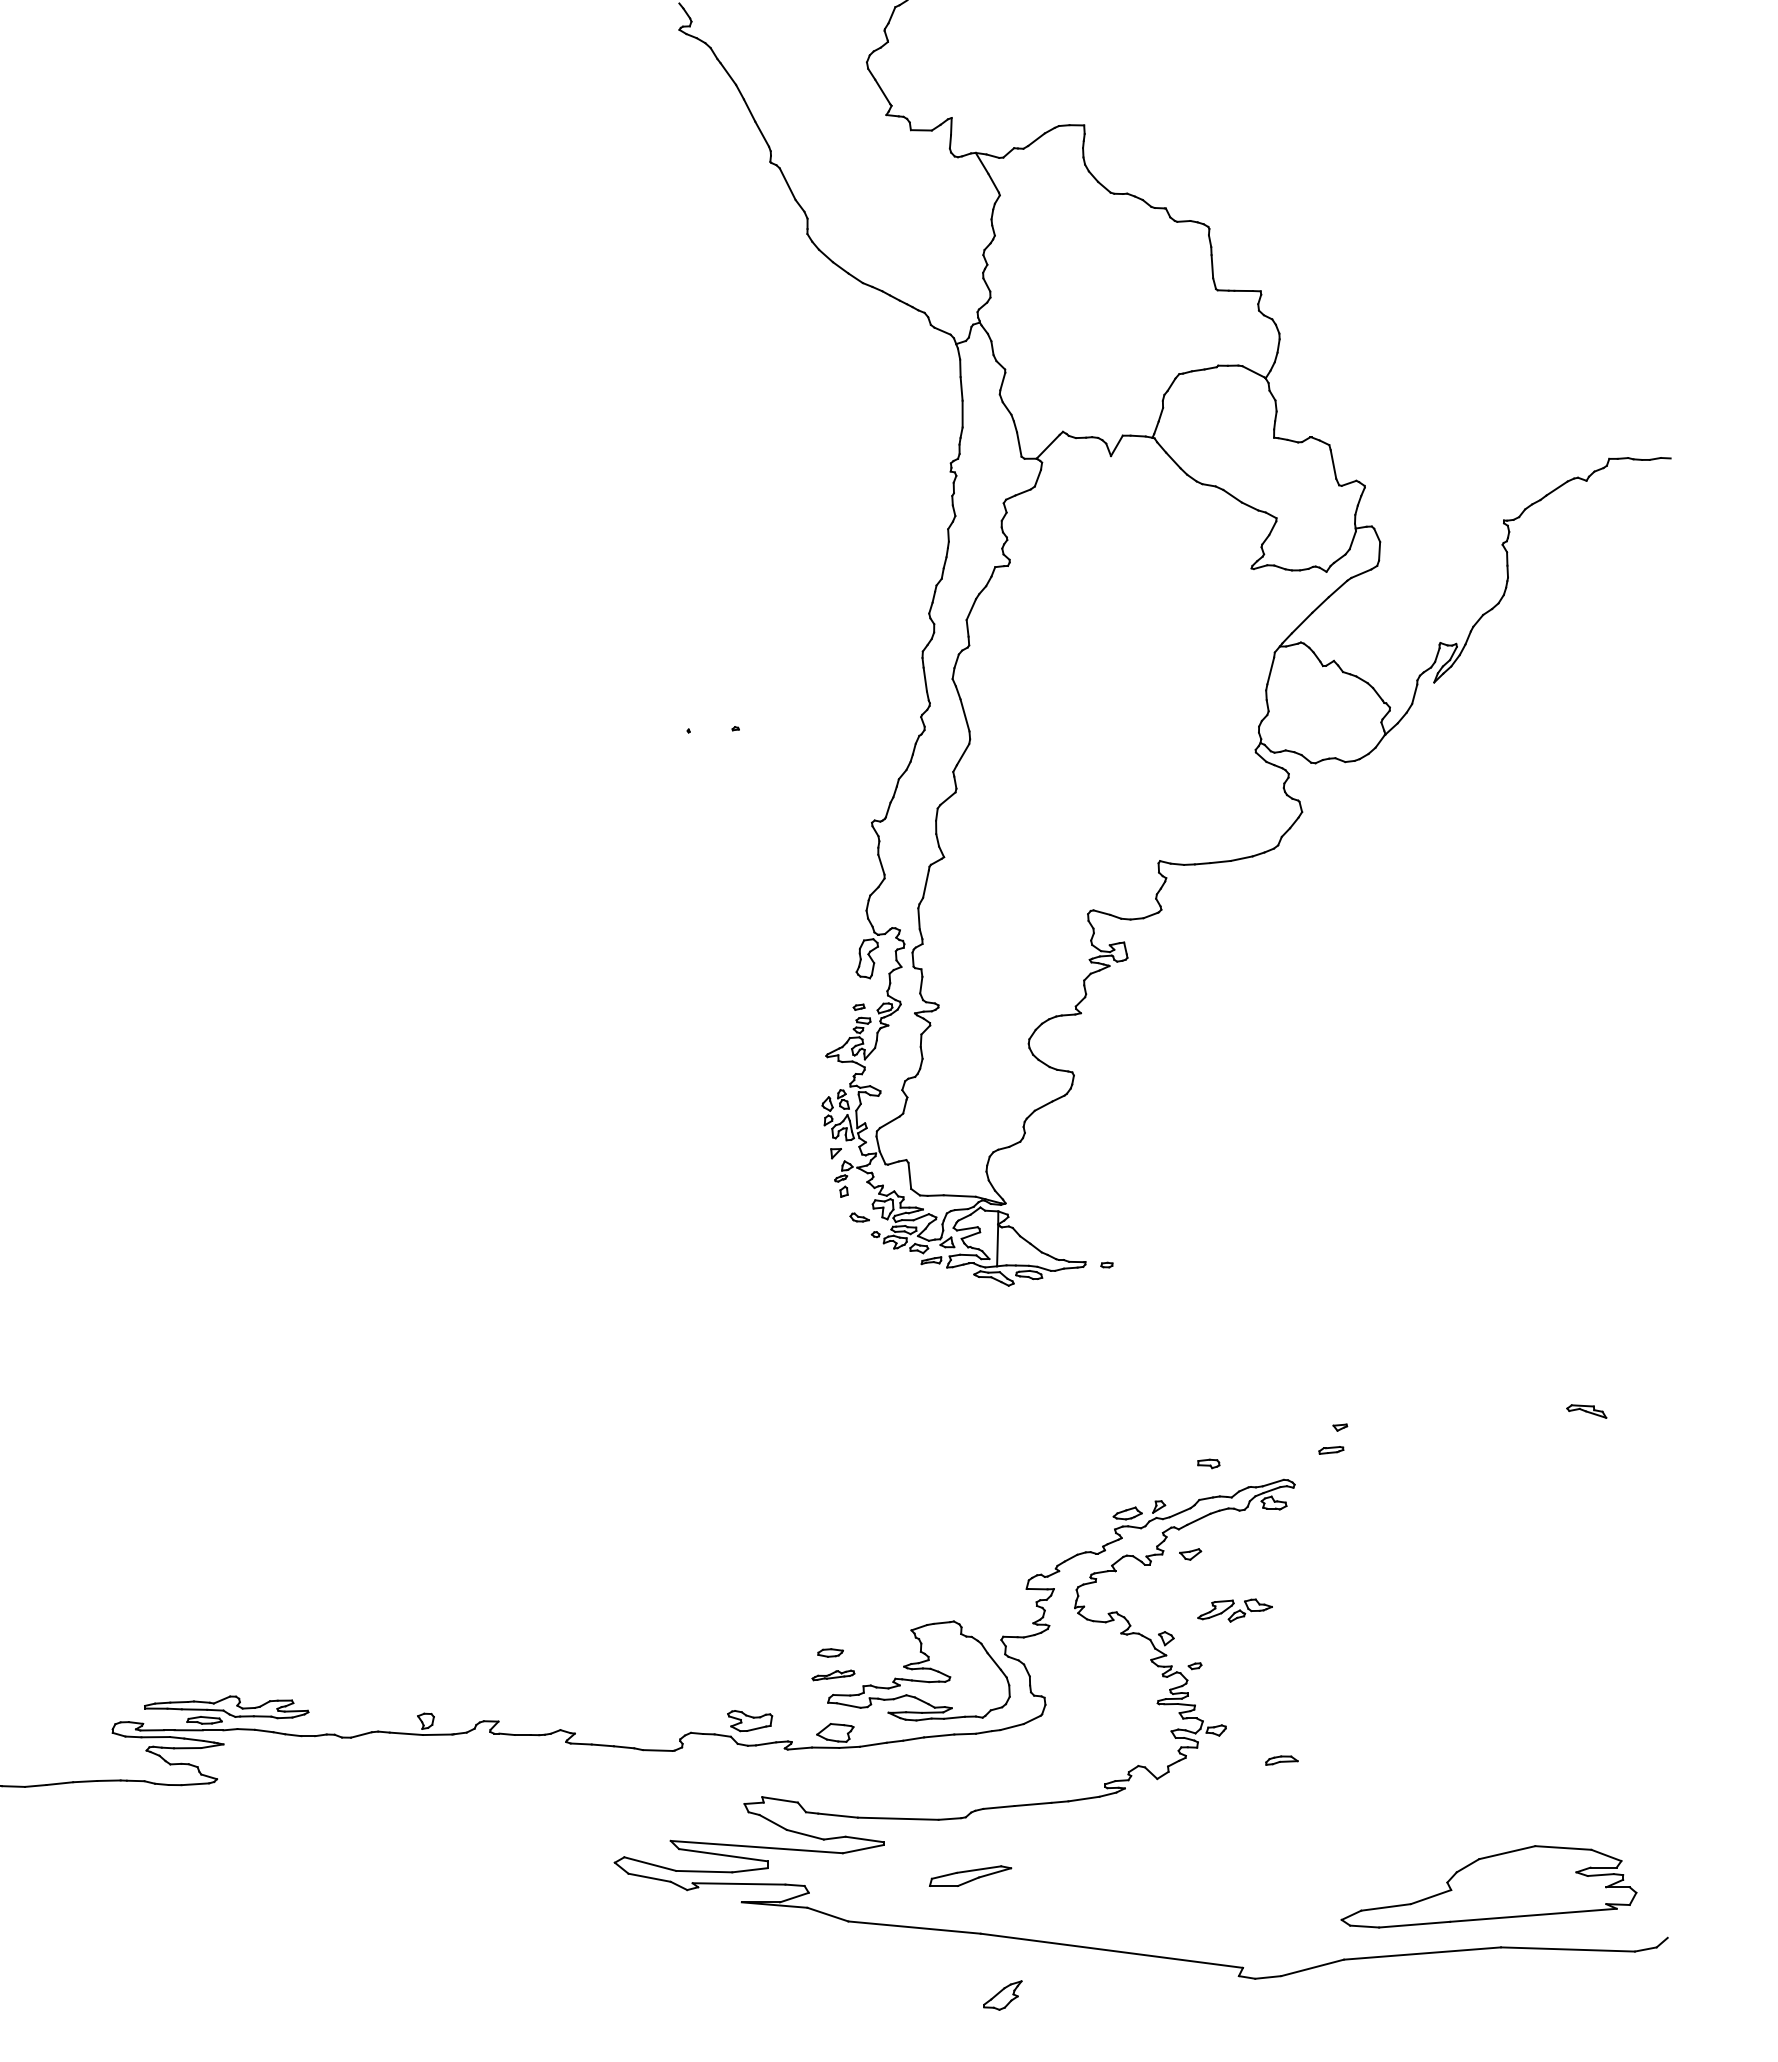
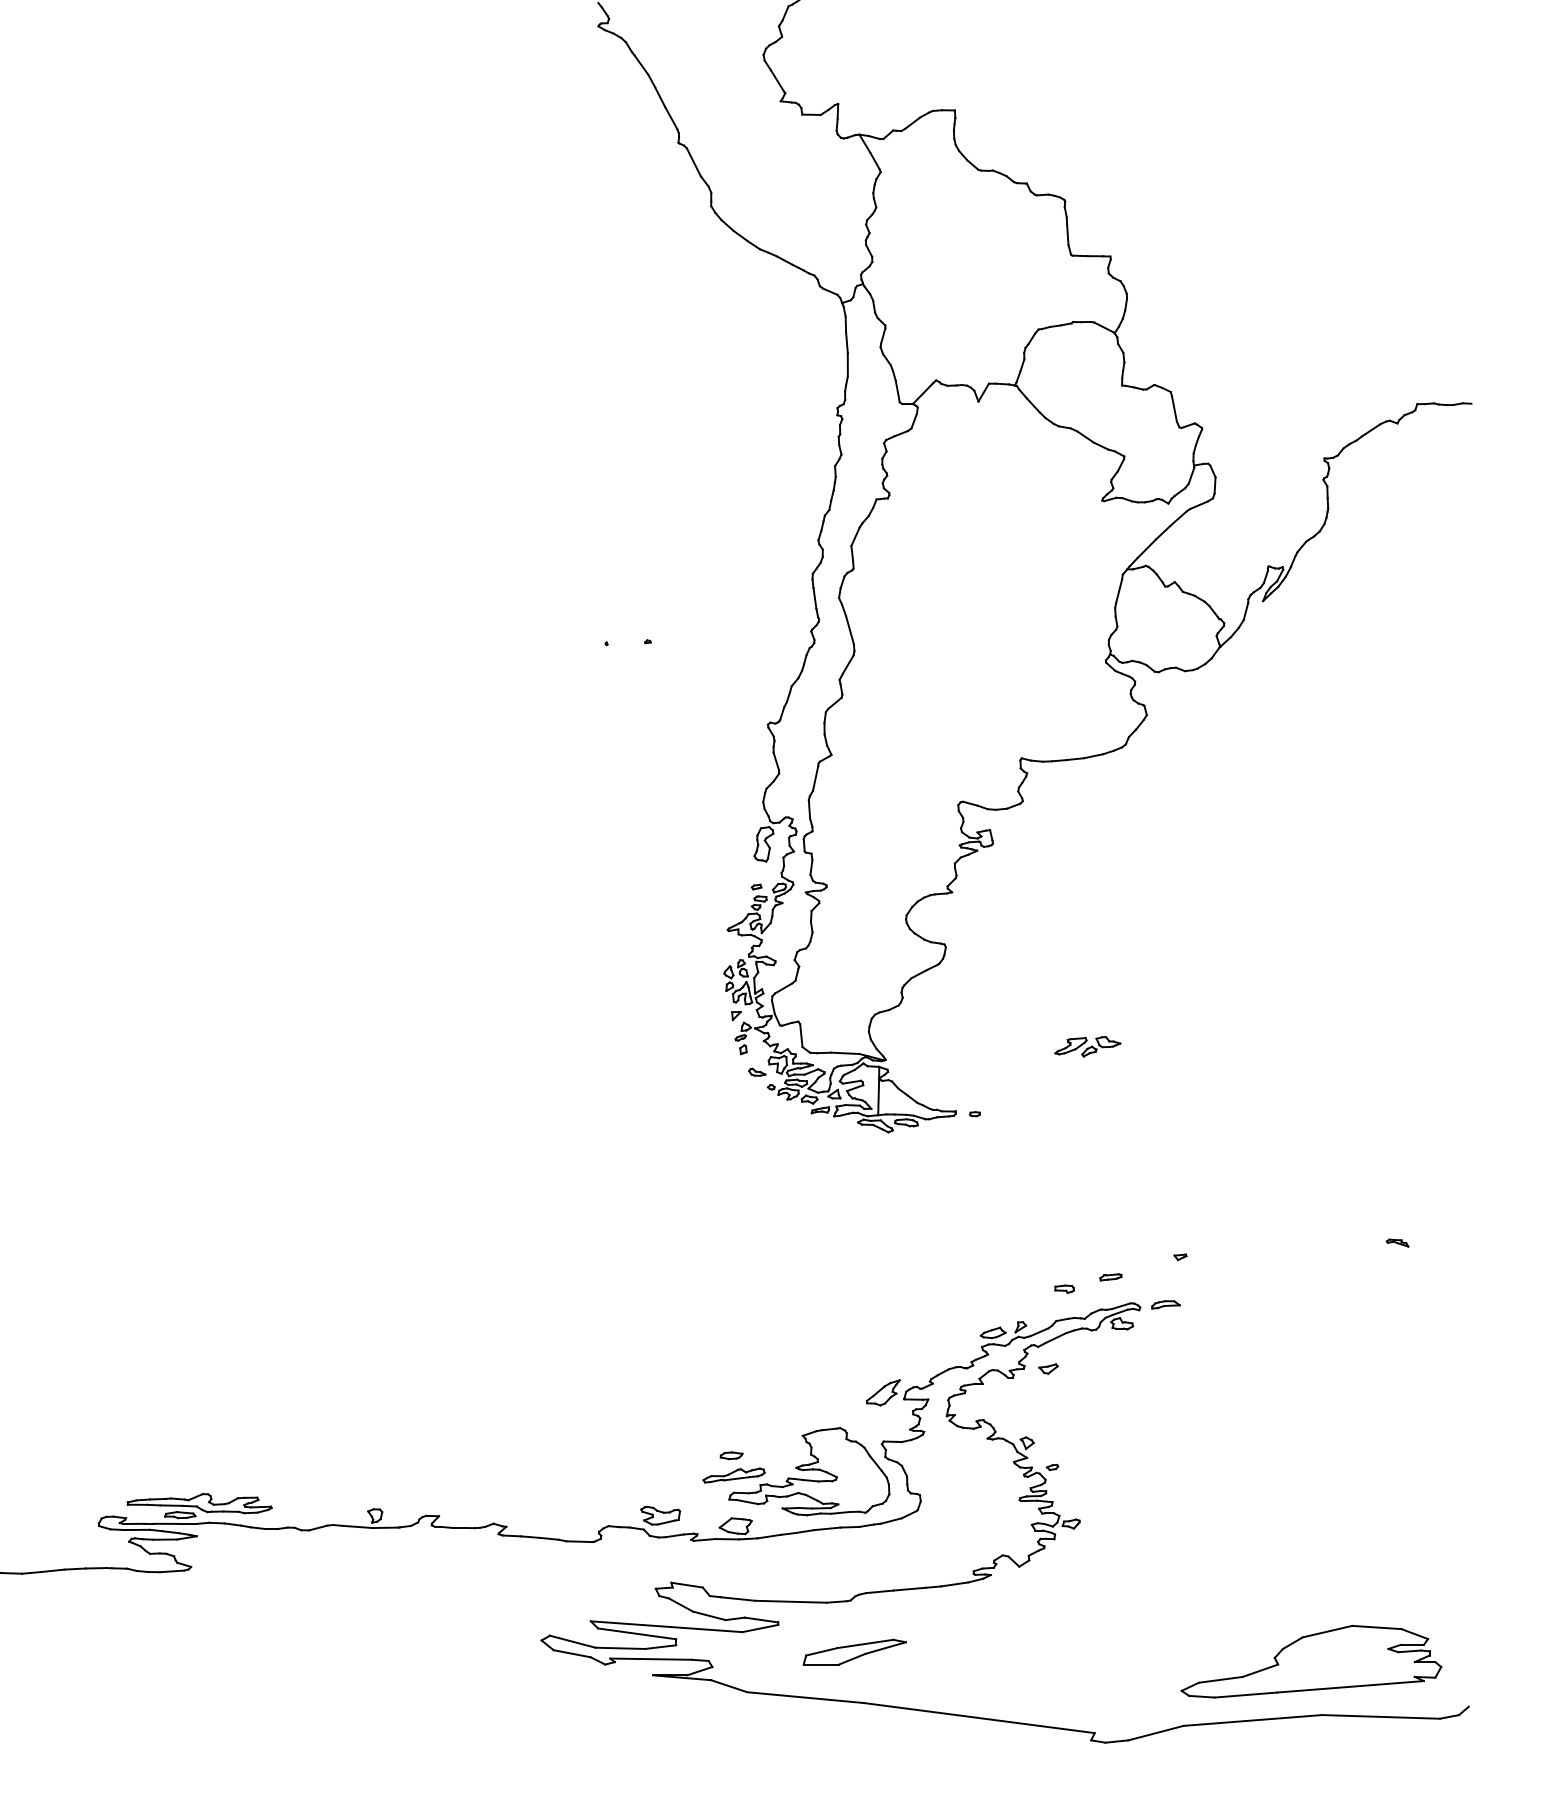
part: (1586, 1411) -> (1397, 1243), size x0.62
part: (1331, 1450) -> (1111, 1277), moved
part: (1234, 1610) -> (1087, 1046), moved
part: (833, 1675) -> (734, 1475), size x1.67
part: (1281, 1760) -> (1165, 1304), moved
part: (970, 1876) -> (854, 1652), size x1.43
part: (1002, 1995) -> (882, 1392), moved

